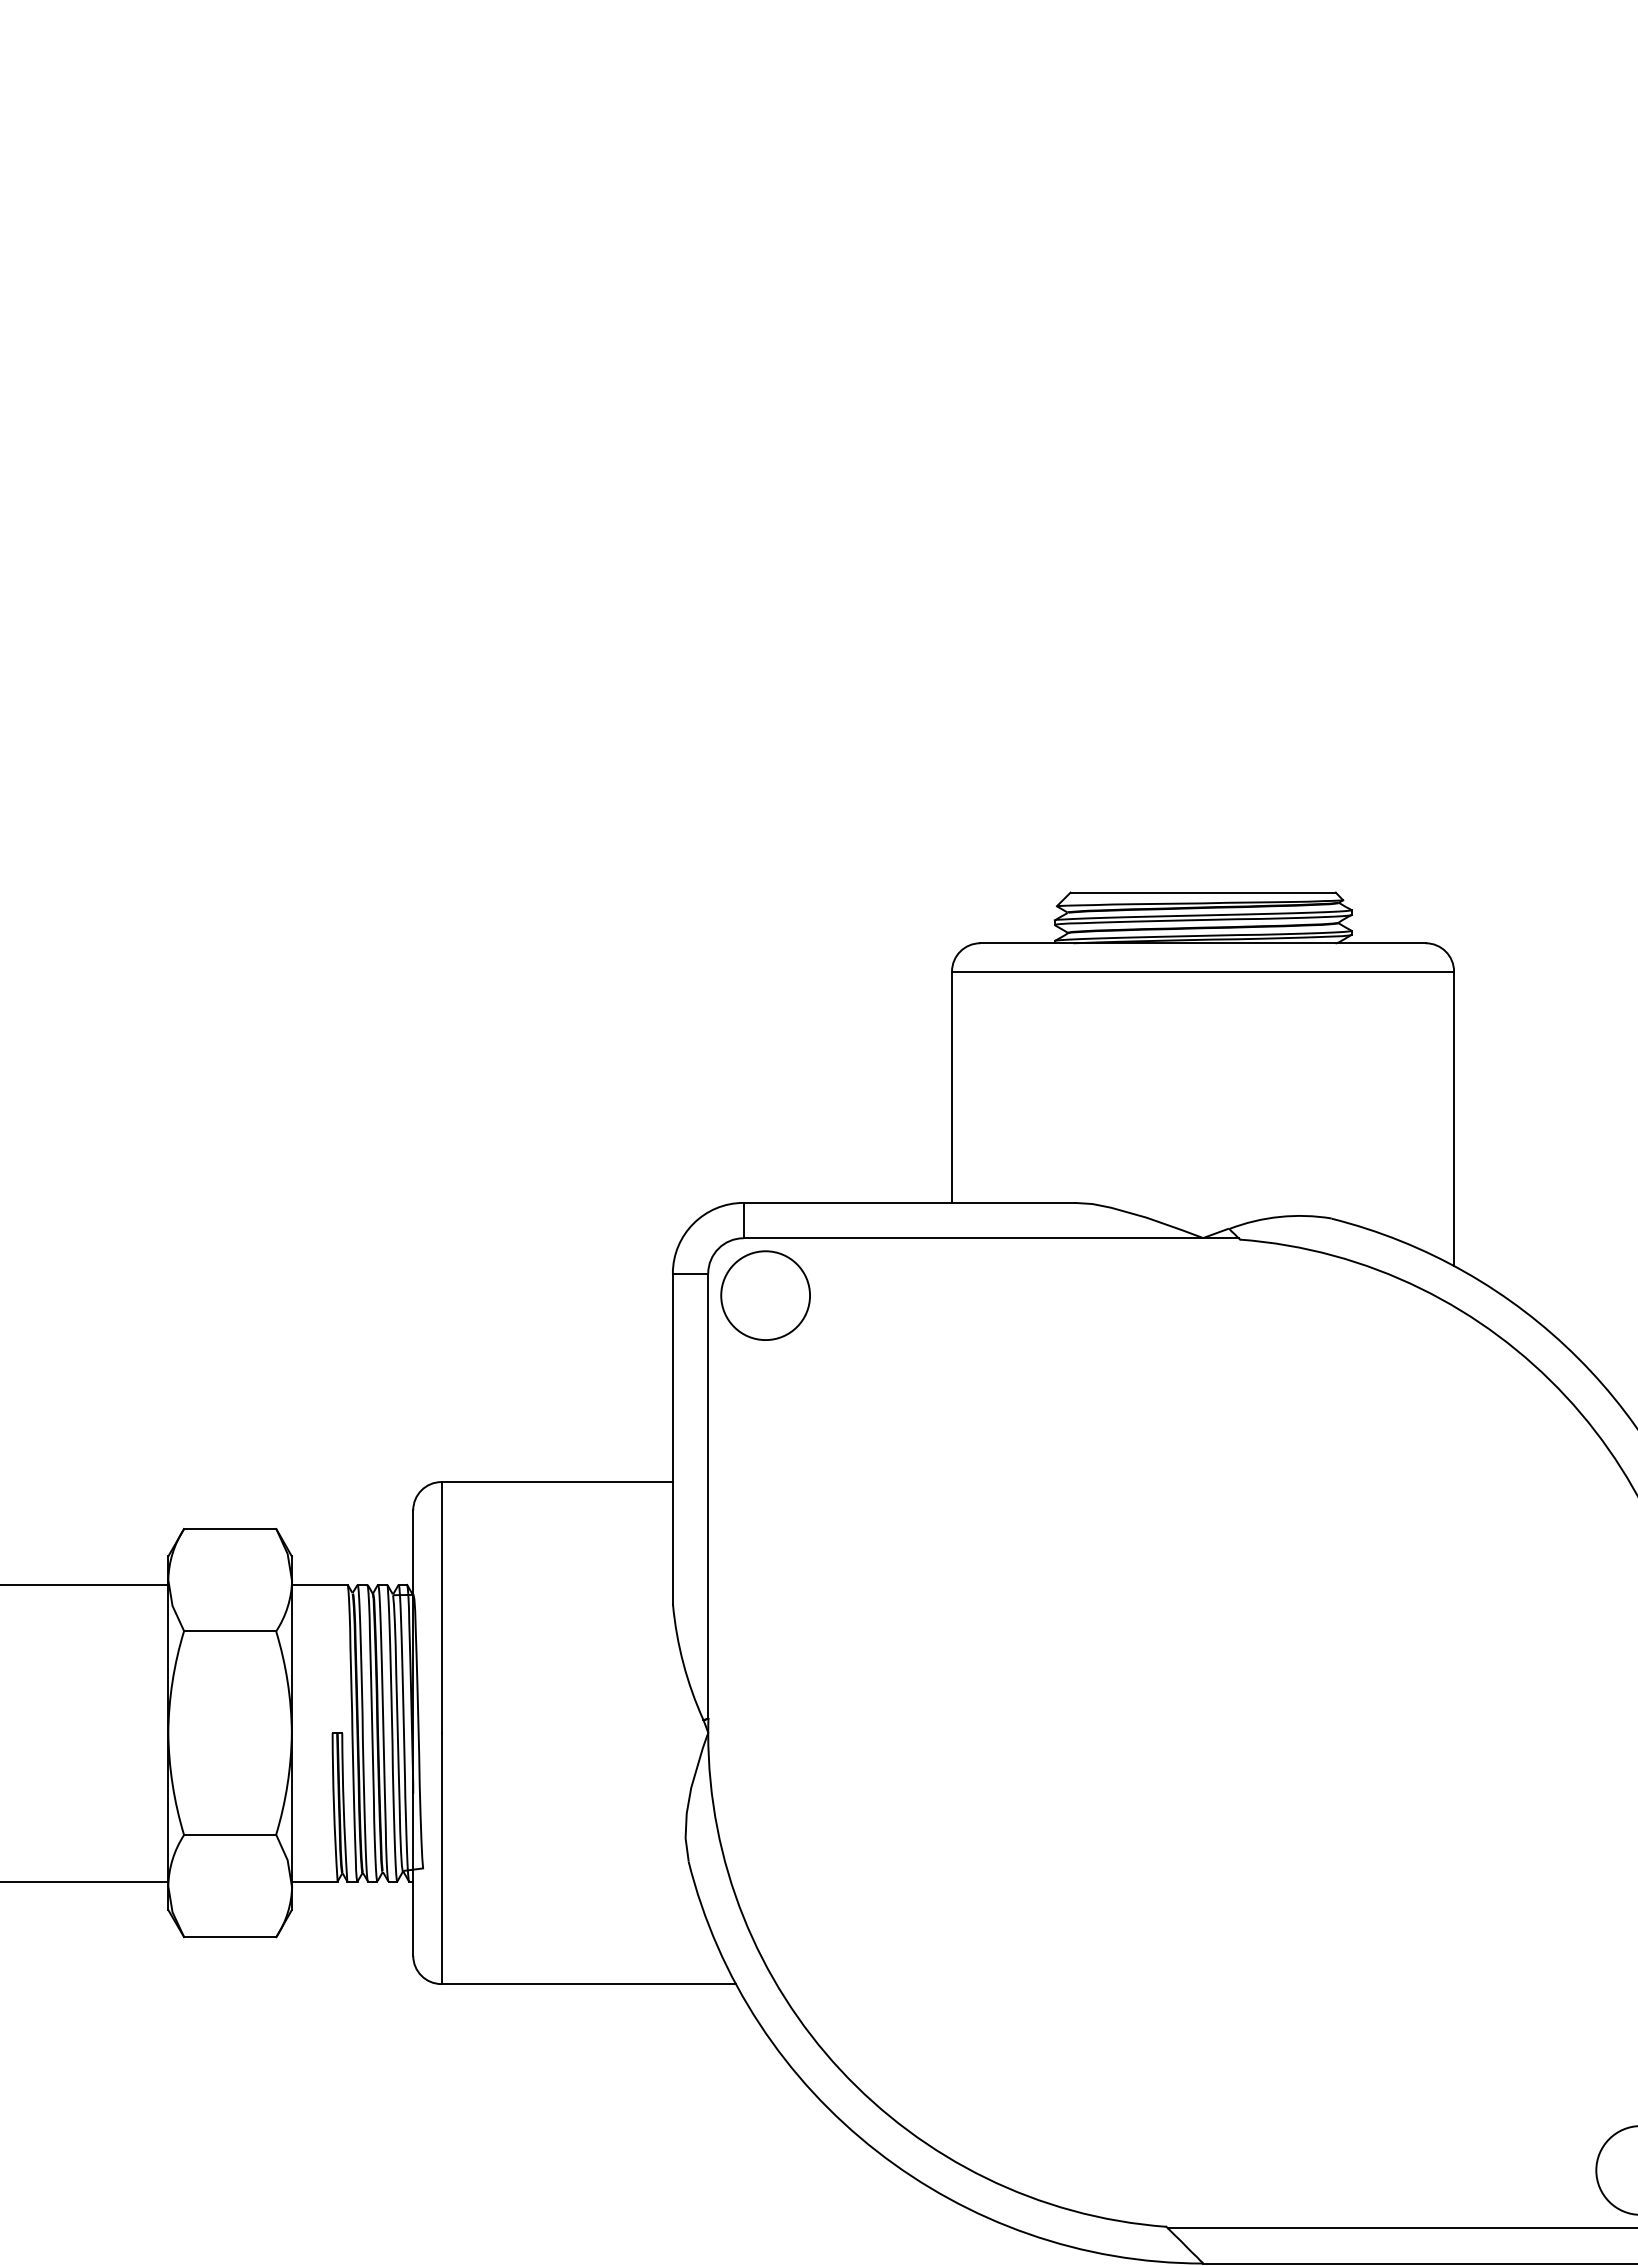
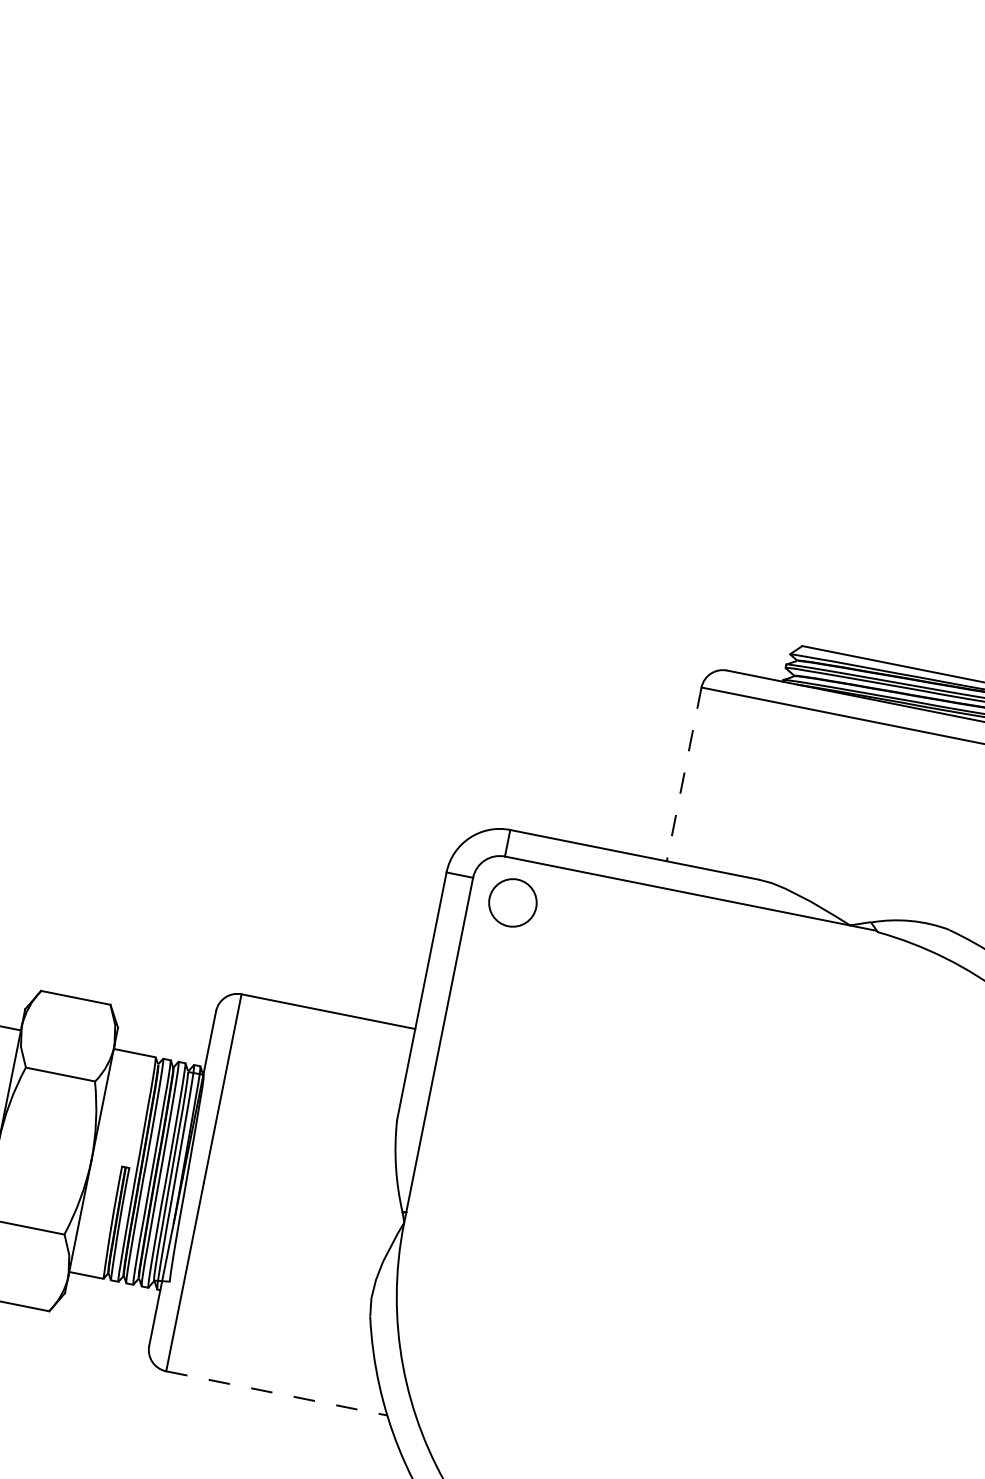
line: (952, 1087) -> (684, 774), solid -> dashed
circle: (765, 1295) -> (512, 902), size x0.7
line: (589, 1984) -> (277, 1393), solid -> dashed

